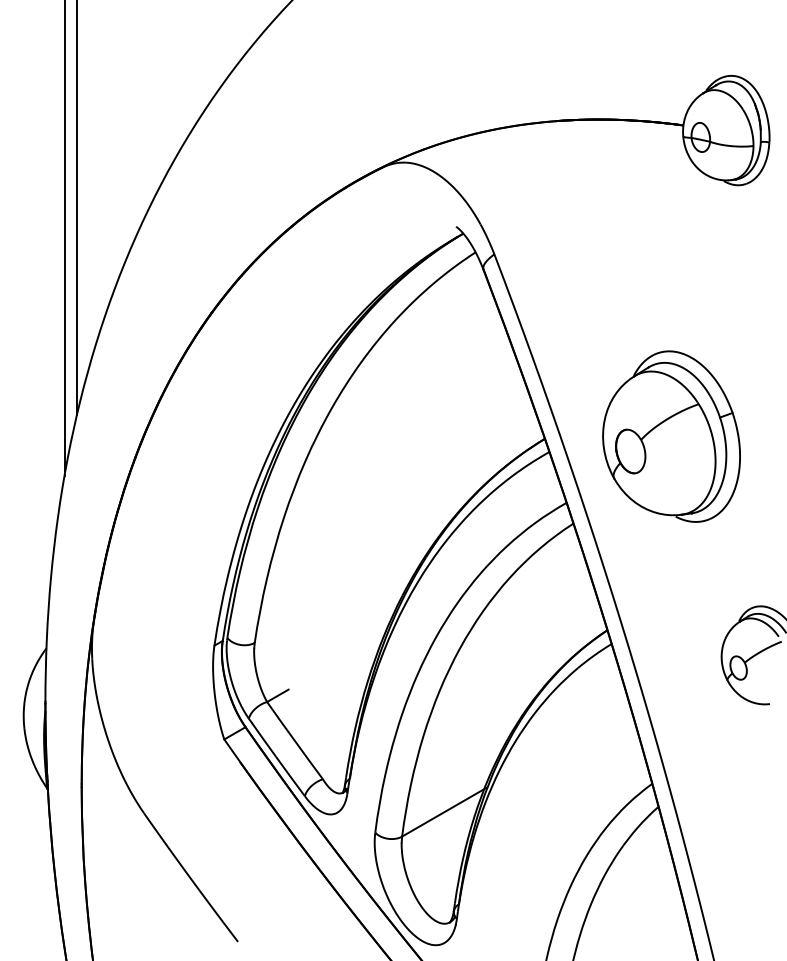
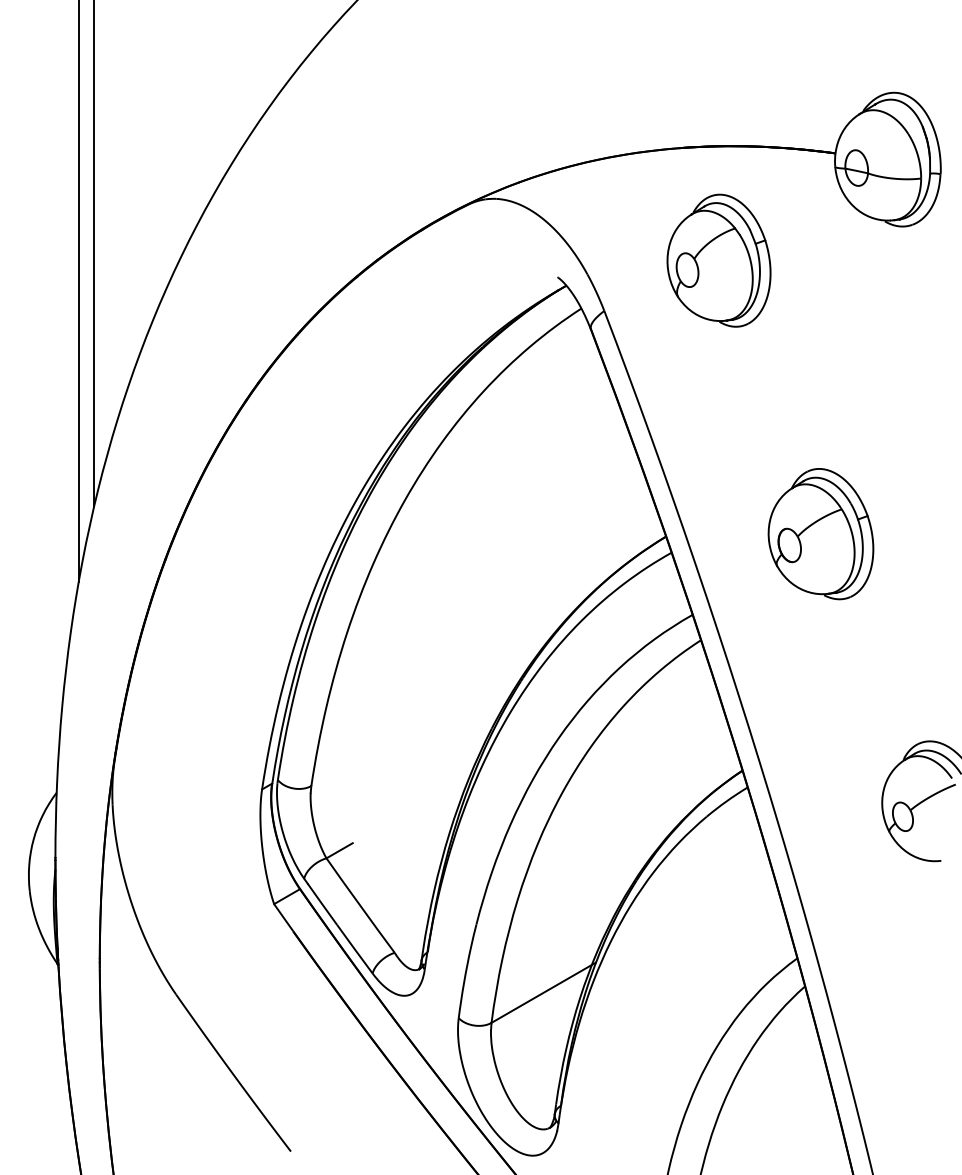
part: (587, 213) -> (718, 260), added
part: (671, 437) -> (820, 534), size x0.62

